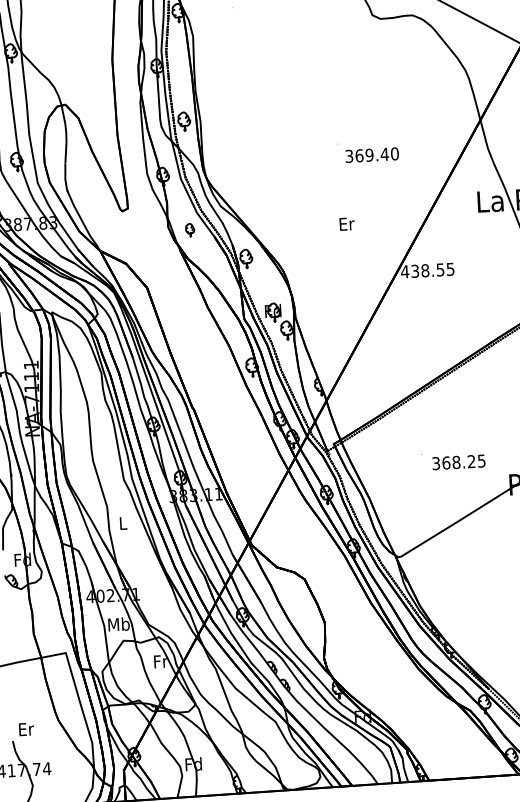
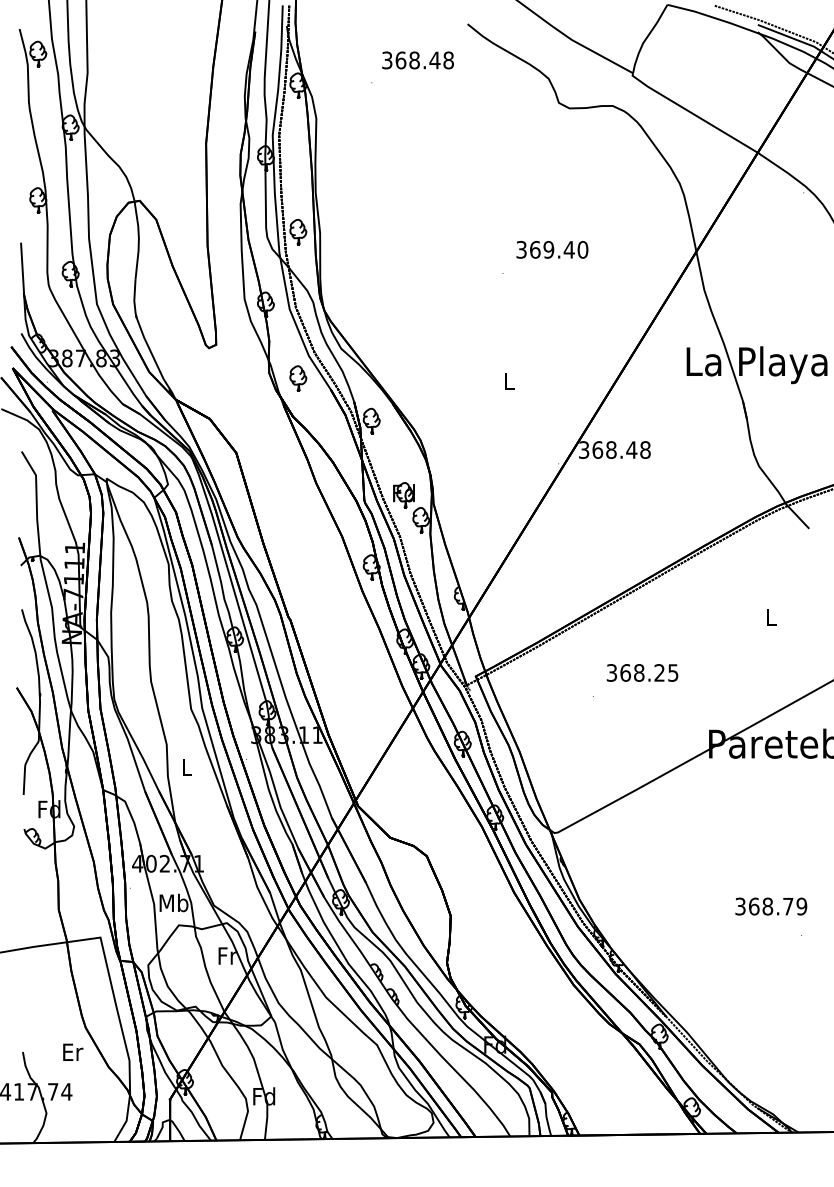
text: (372, 154) -> (552, 249), moved
text: (346, 223) -> (509, 381), Er -> L
part: (190, 230) -> (298, 378), size x1.43
text: (427, 270) -> (614, 449), 438.55 -> 368.48
text: (458, 462) -> (642, 672), moved
text: (26, 728) -> (73, 1051), moved

